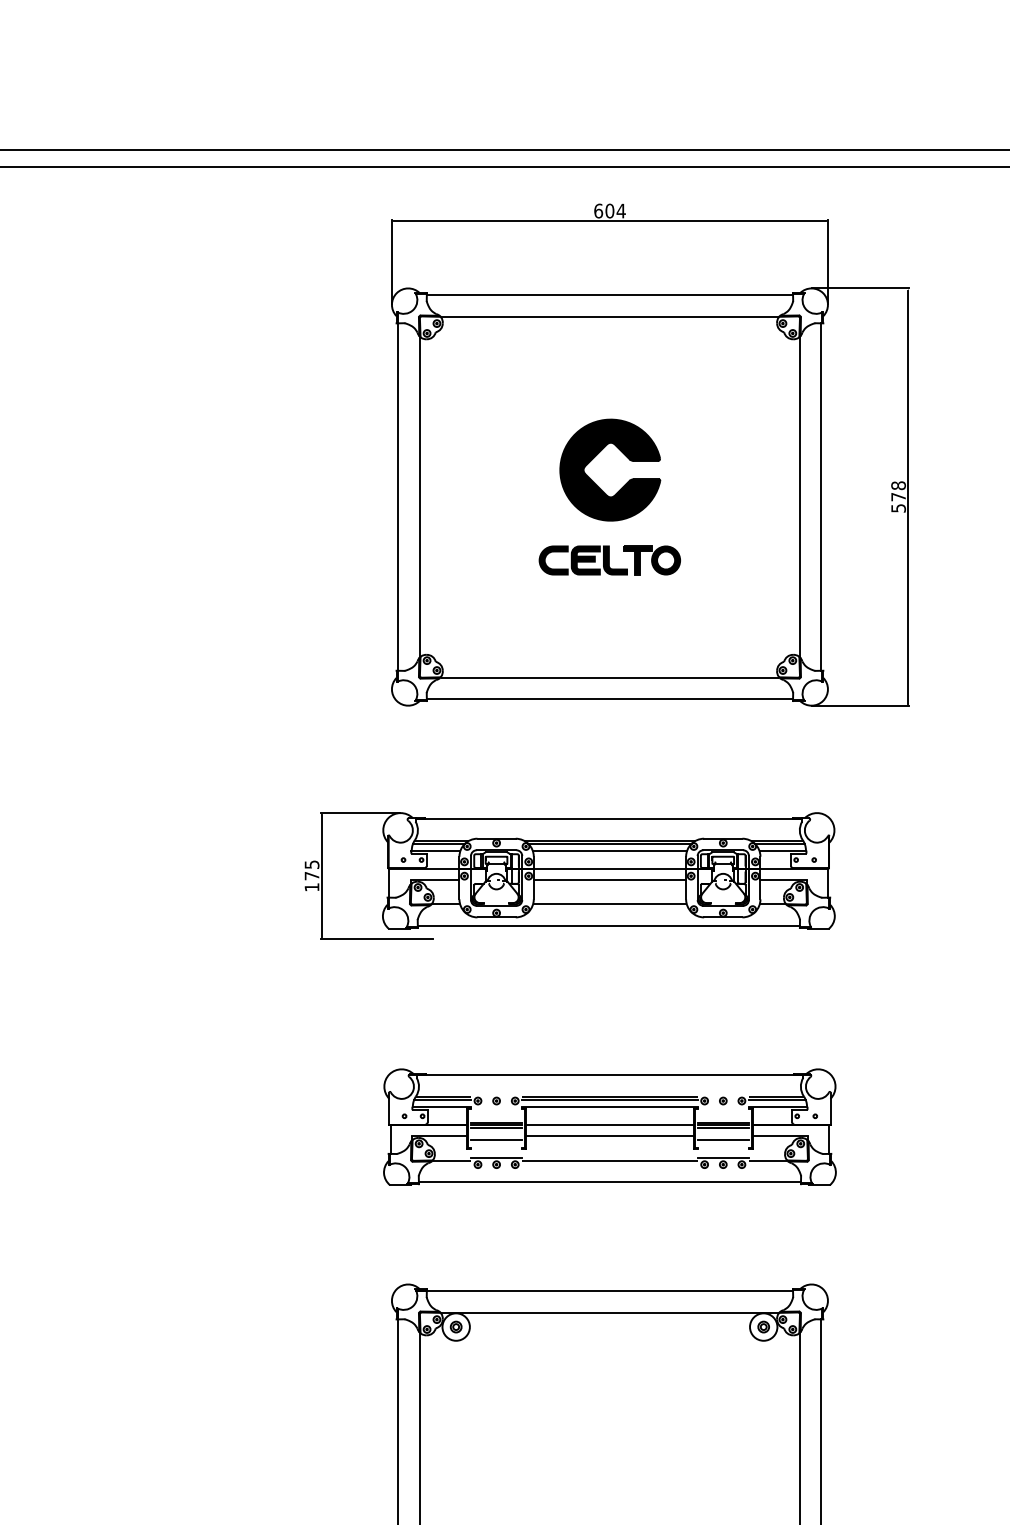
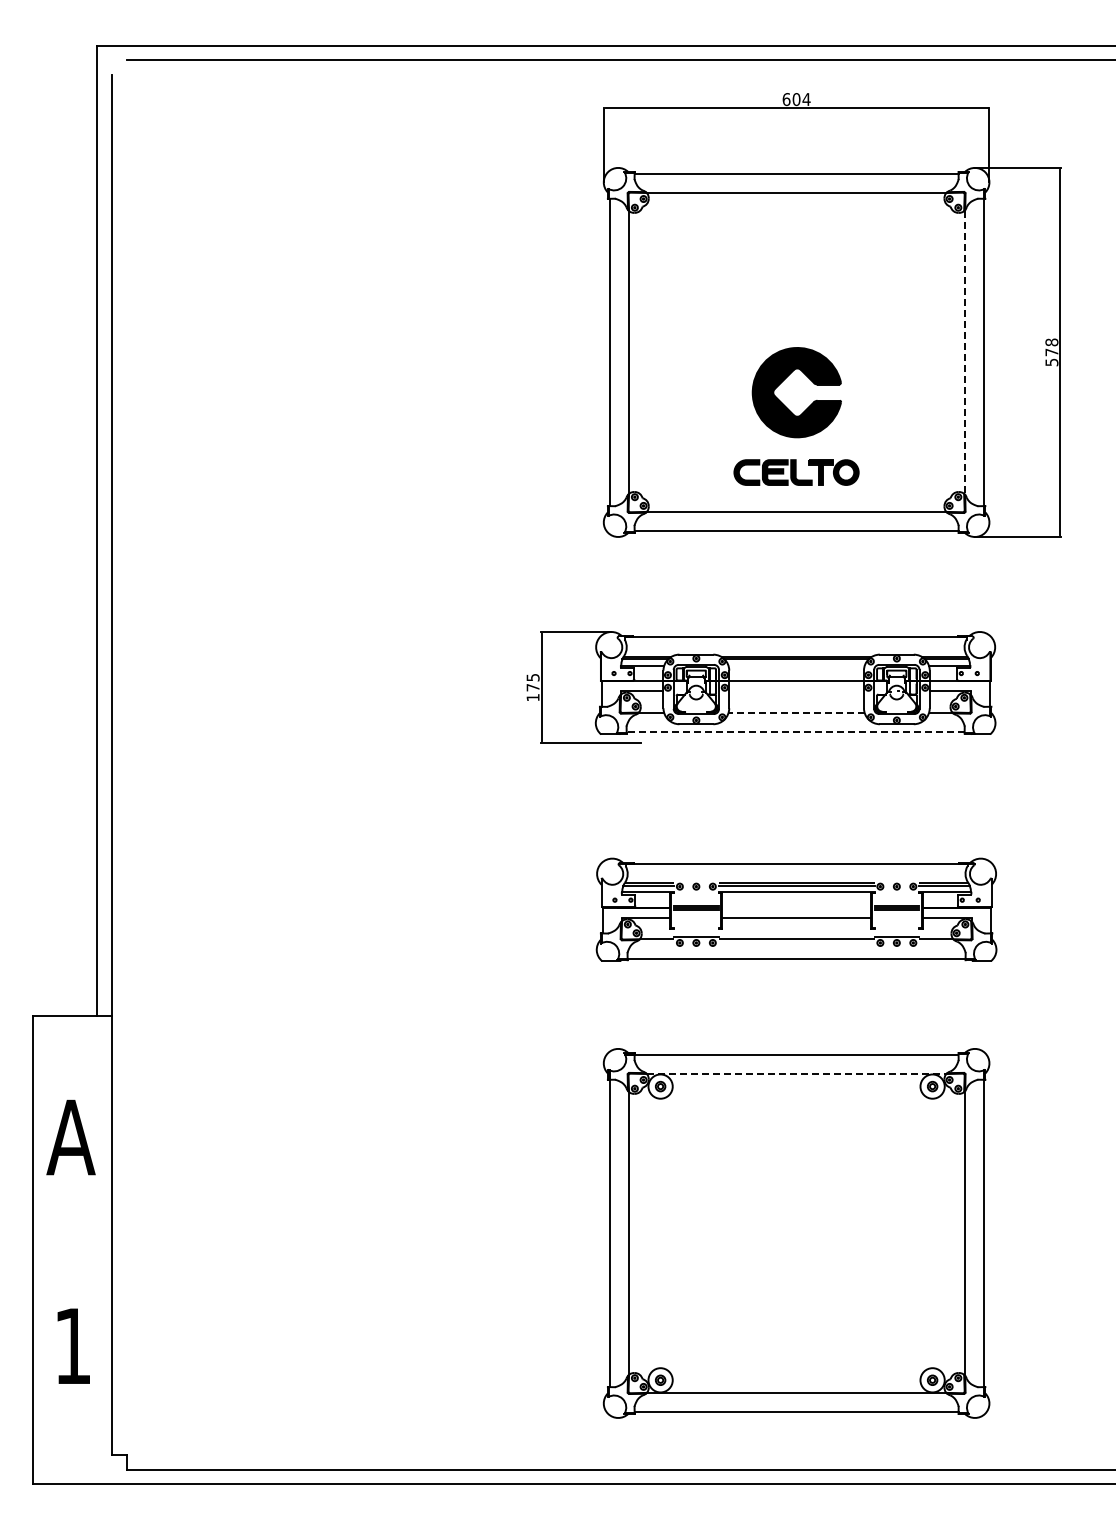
part: (609, 497) -> (796, 416), moved
line: (799, 497) -> (964, 352), solid -> dashed
line: (609, 850) -> (796, 665), removed
line: (609, 880) -> (796, 691), removed
line: (609, 904) -> (796, 712), solid -> dashed
line: (608, 925) -> (795, 731), solid -> dashed
line: (609, 1125) -> (796, 908), removed
line: (496, 1140) -> (696, 921), removed
line: (722, 1140) -> (896, 921), removed
line: (609, 1312) -> (796, 1073), solid -> dashed

